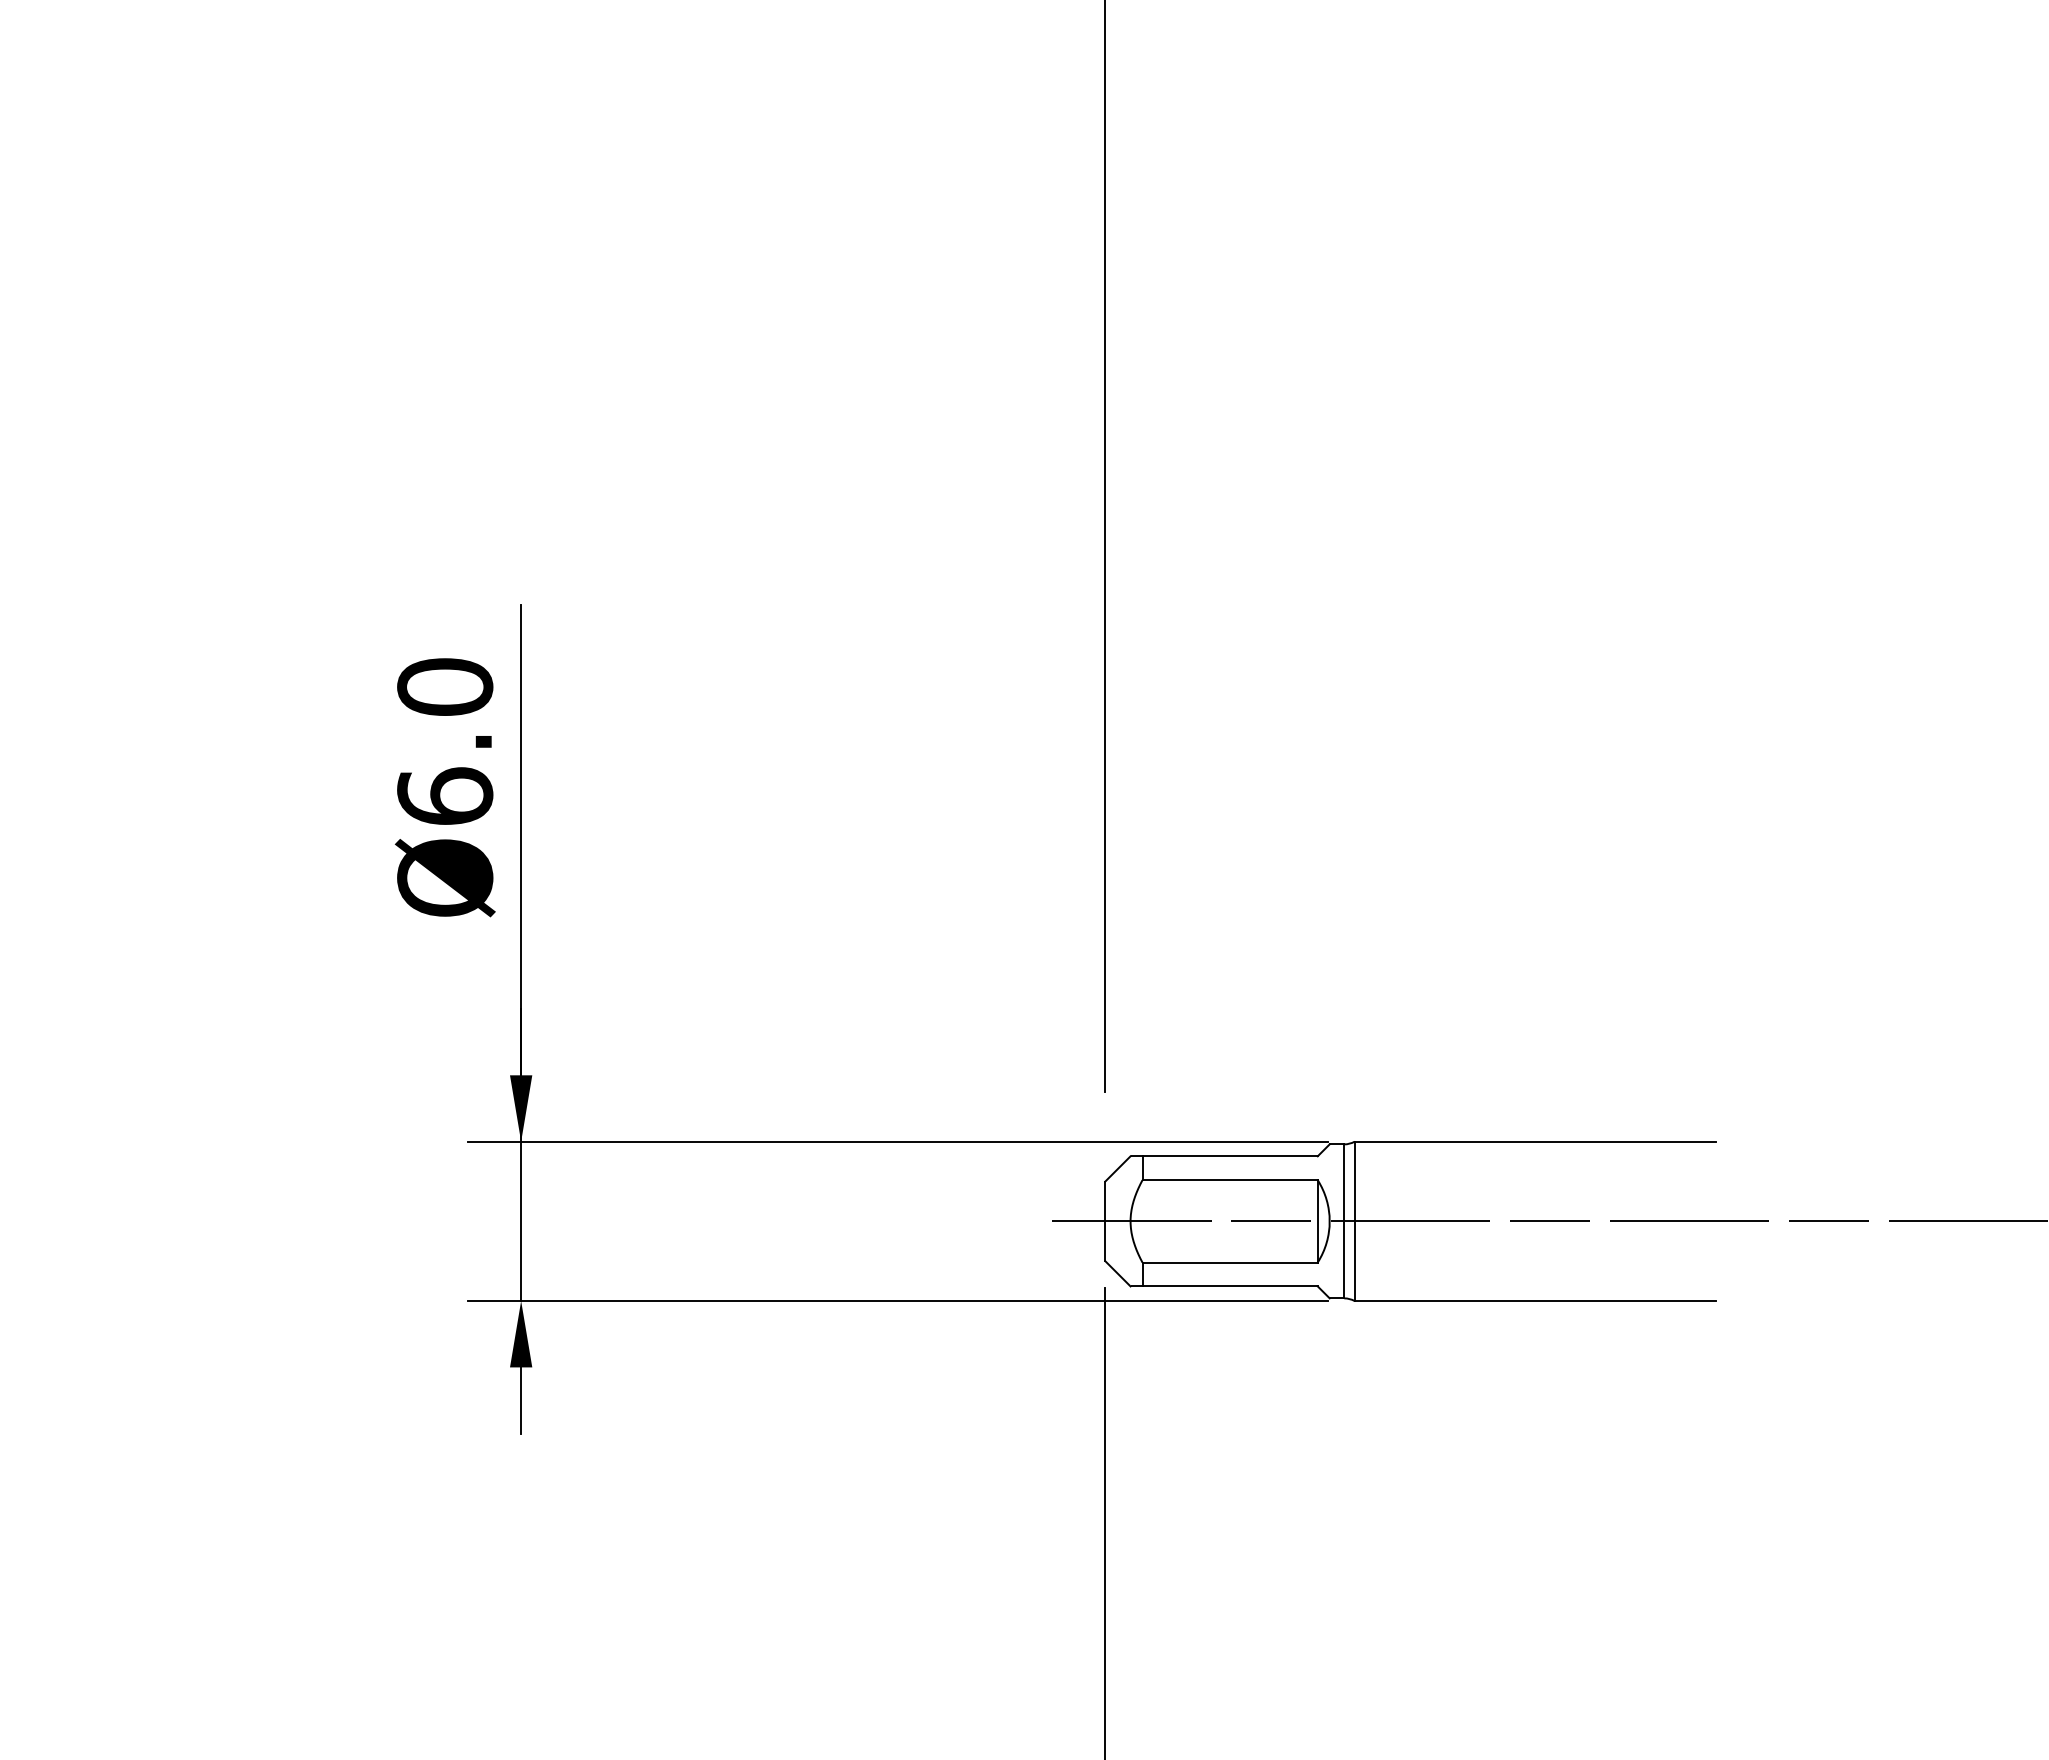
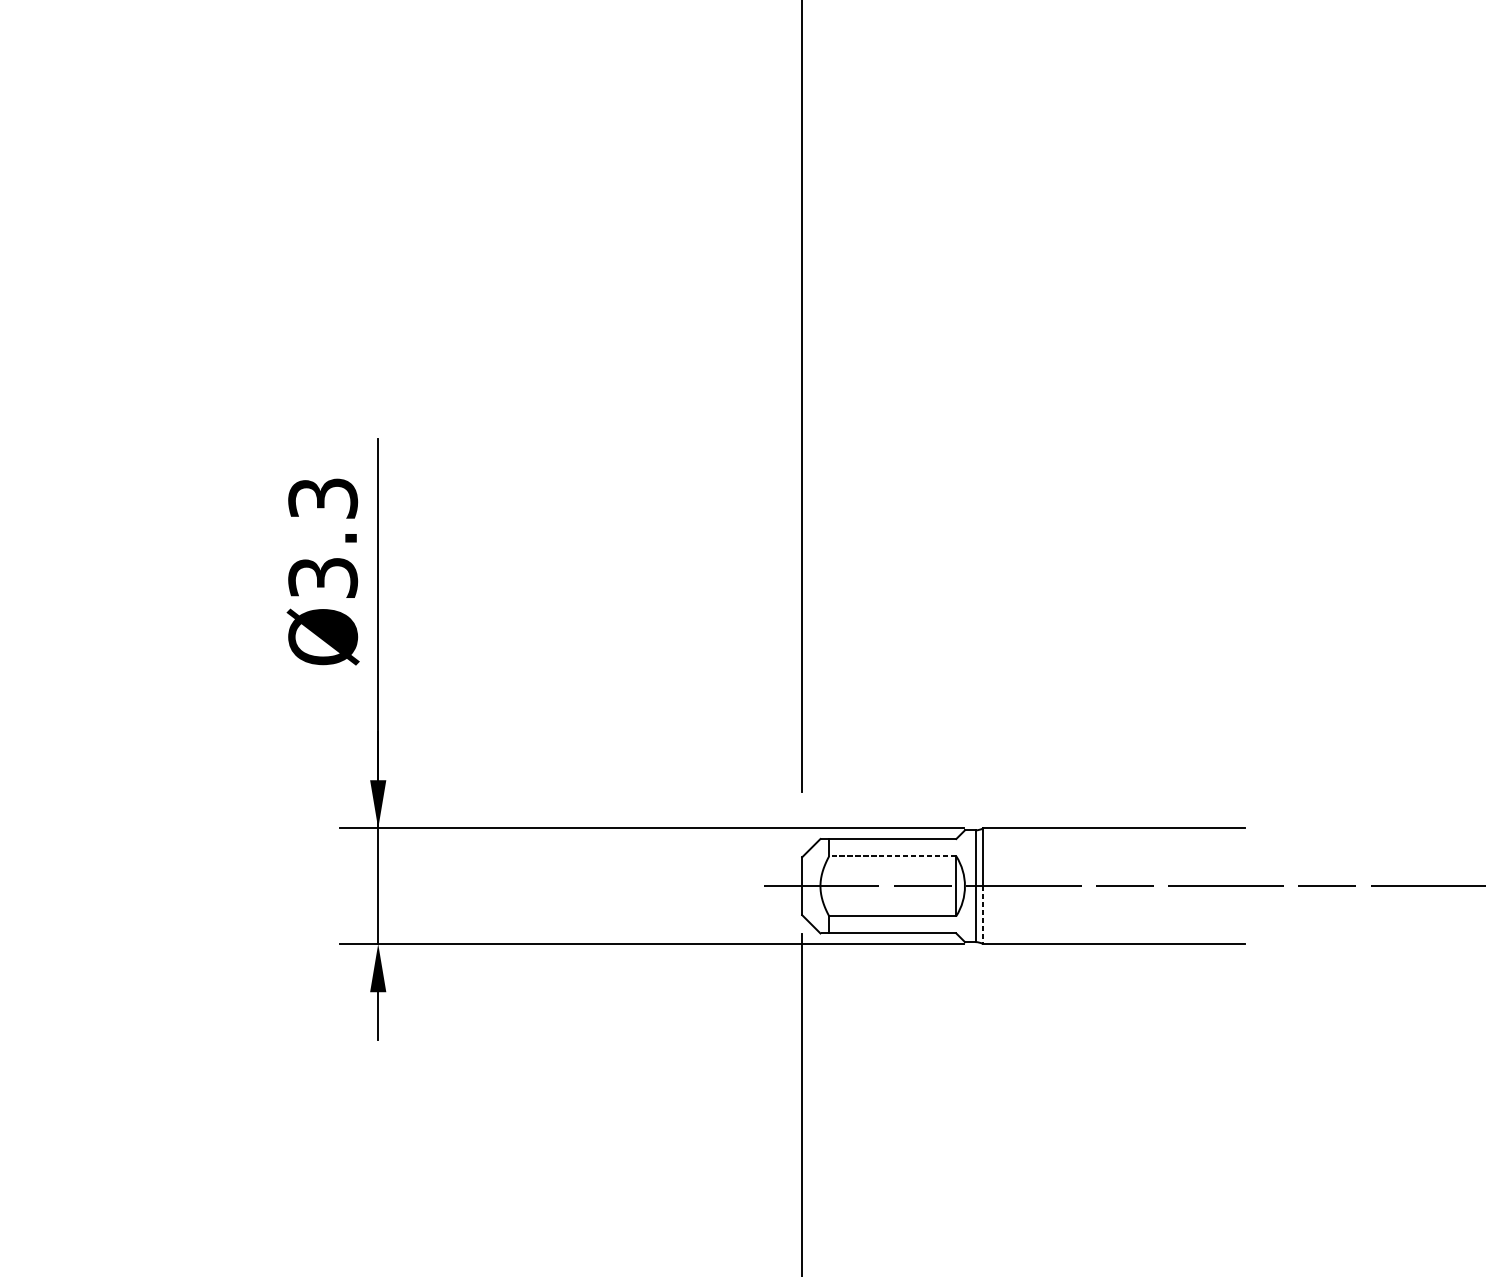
text: (445, 741) -> (323, 537), Ø6.0 -> Ø3.3
line: (1230, 1180) -> (892, 856), solid -> dashed
line: (1354, 1261) -> (982, 915), solid -> dashed

